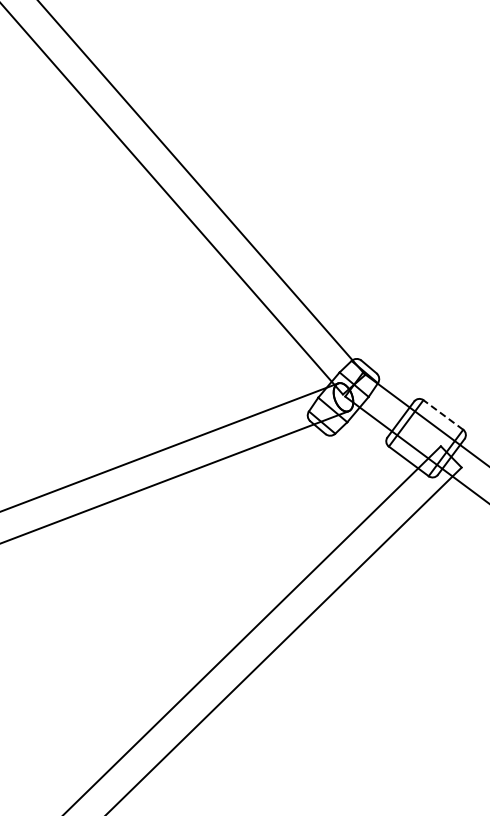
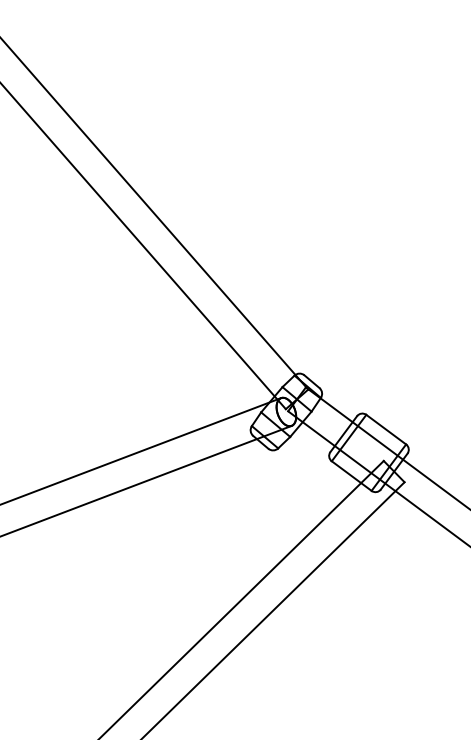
line: (443, 414) -> (386, 429), dashed -> solid

